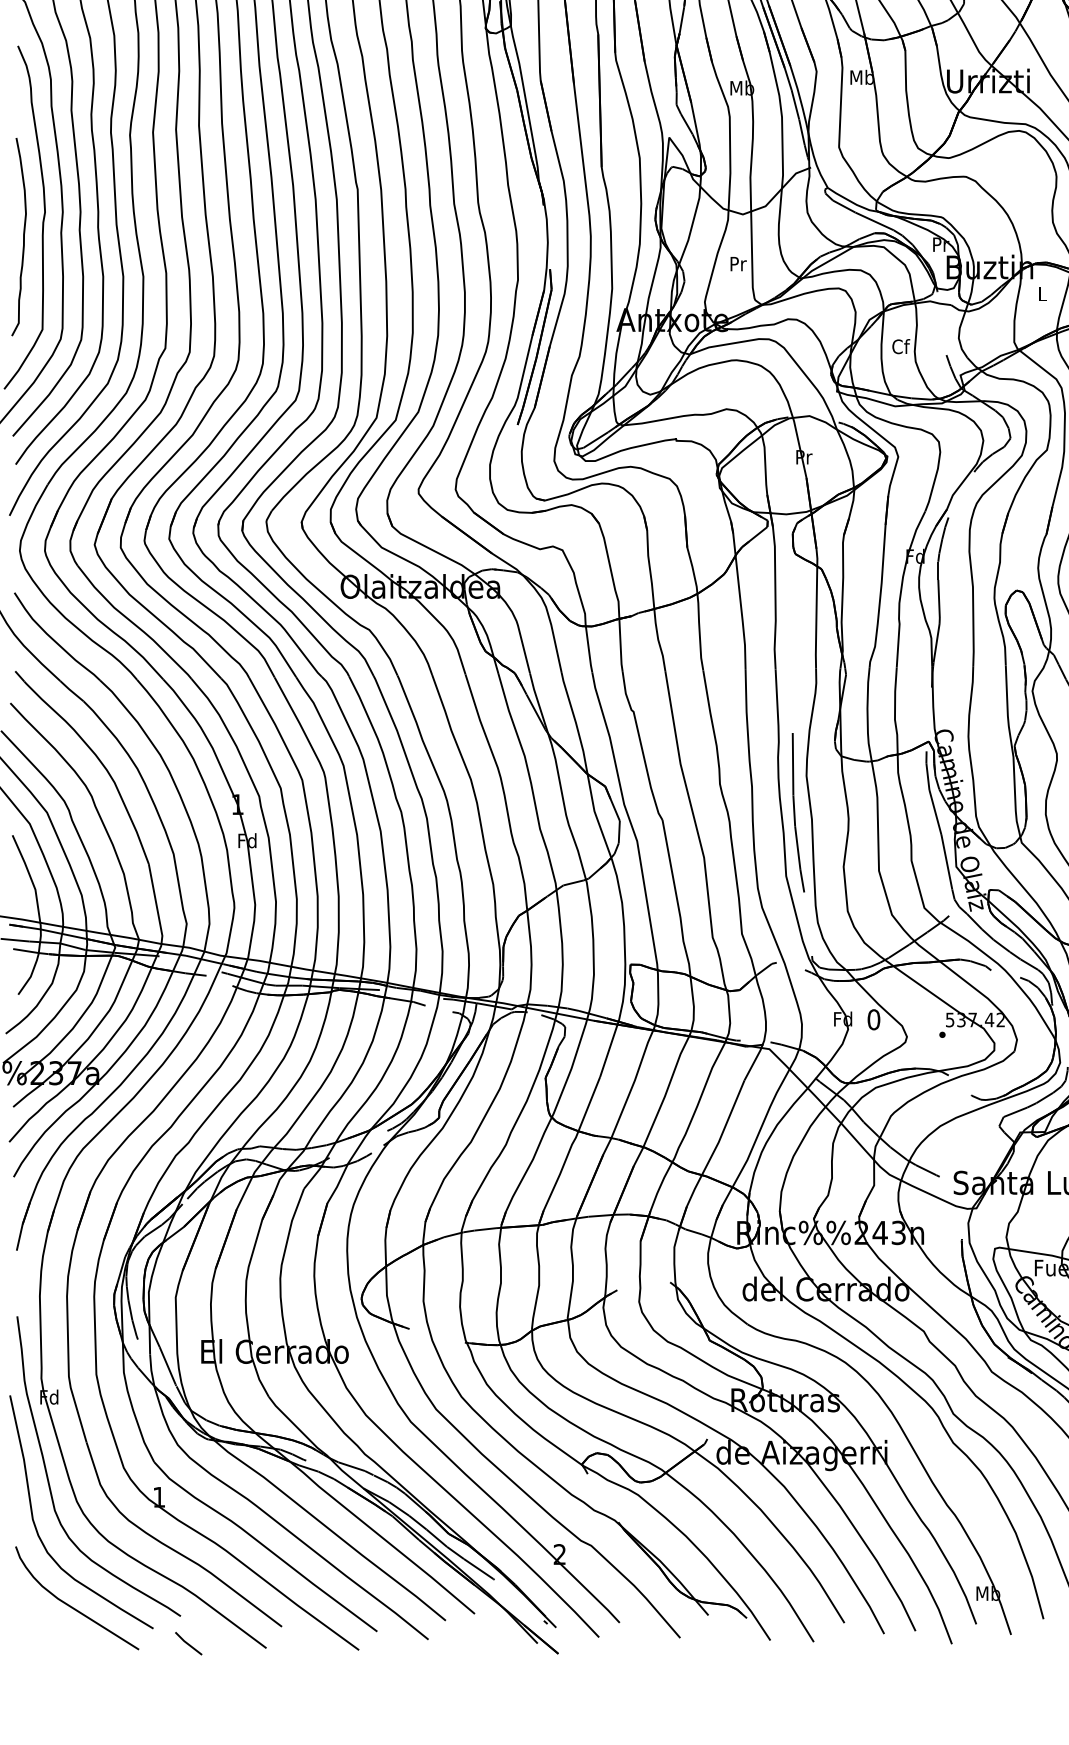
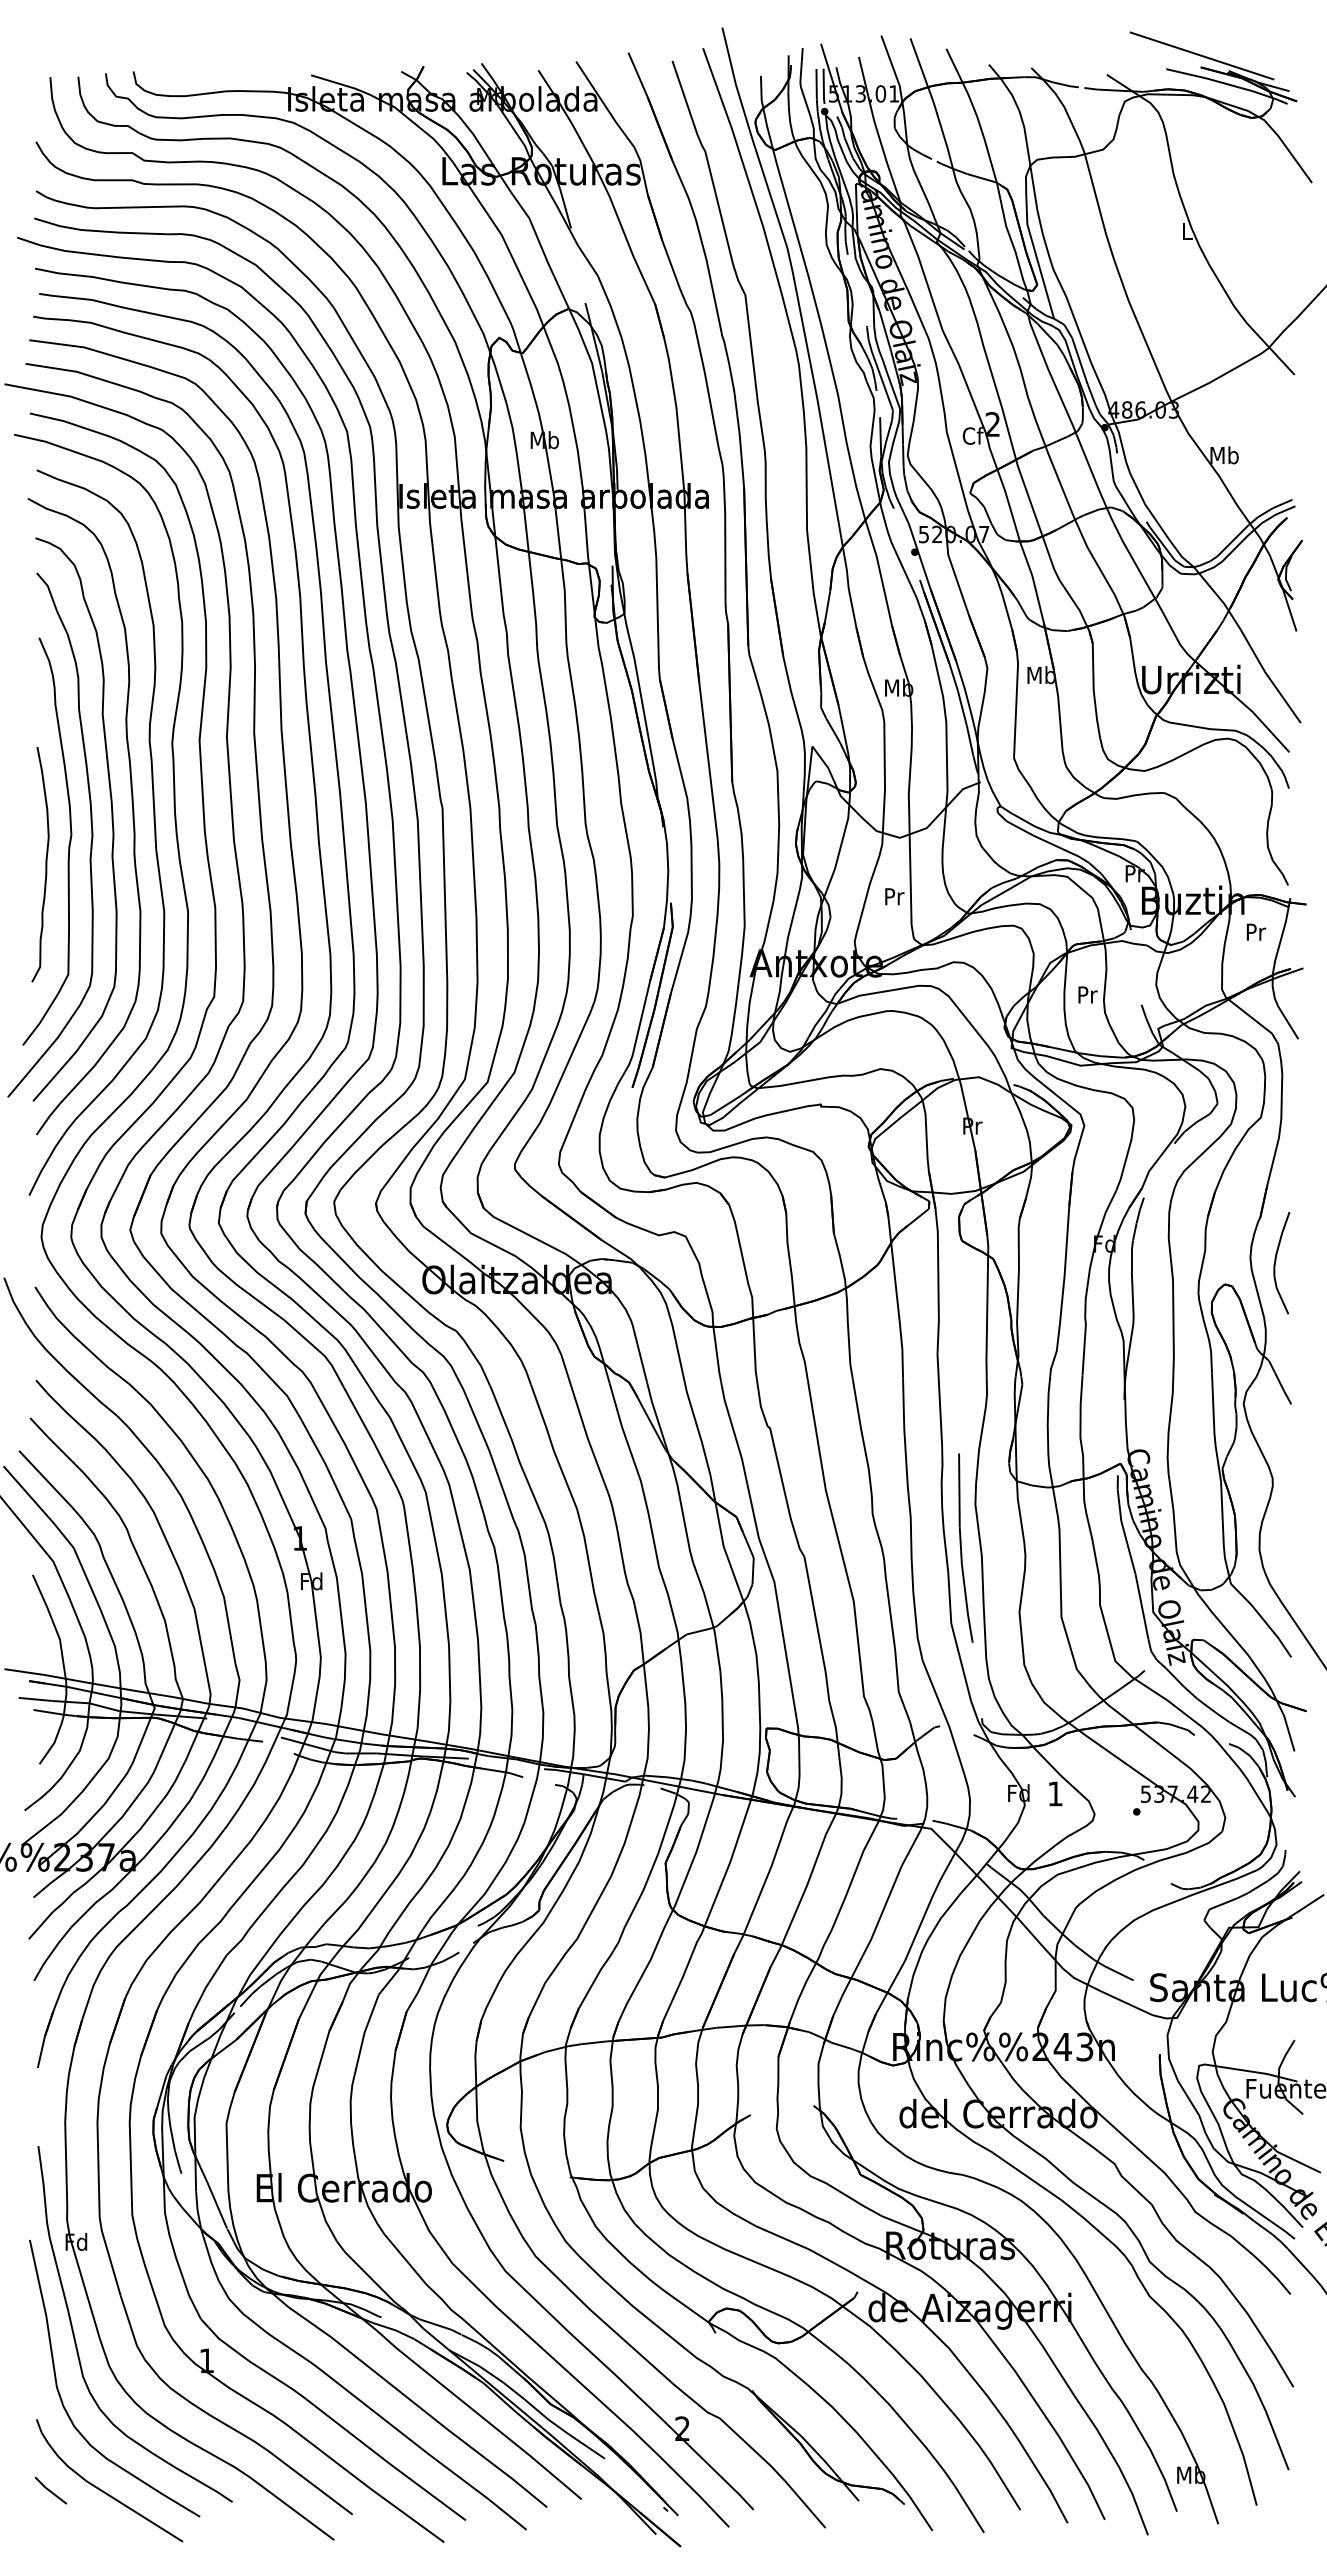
text: (1043, 293) -> (1256, 931), L -> Pr
text: (900, 346) -> (1087, 994), Cf -> Pr
text: (873, 1019) -> (1055, 1793), 0 -> 1
line: (188, 1643) -> (50, 2490), moved

